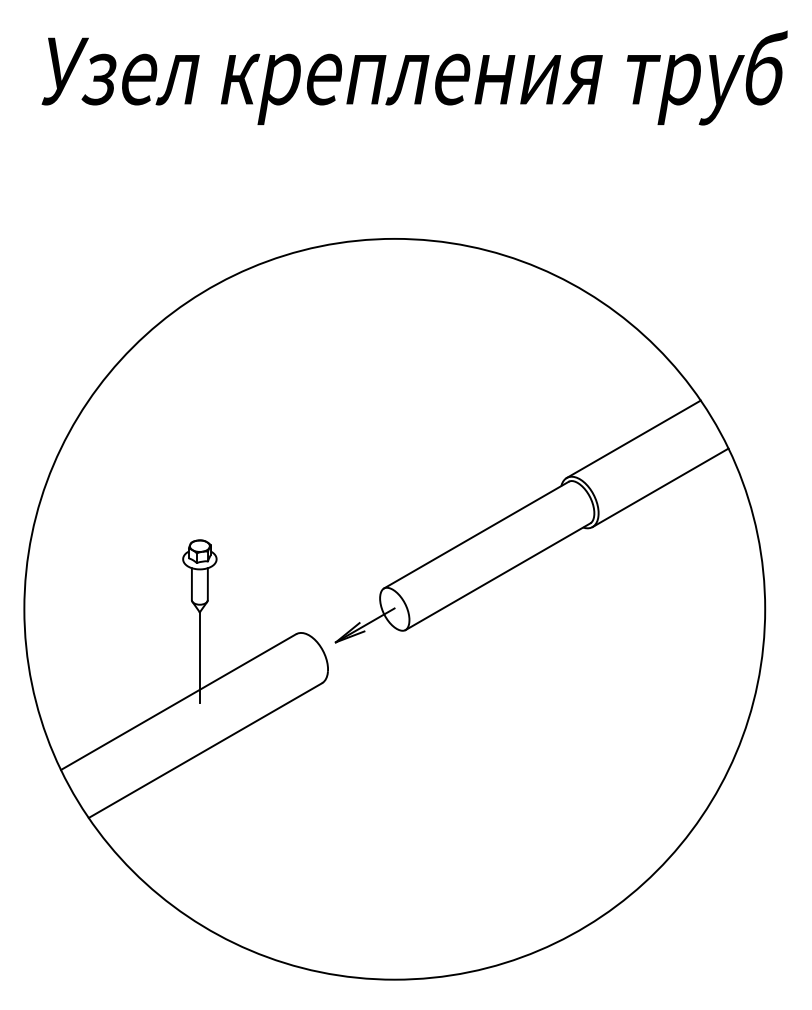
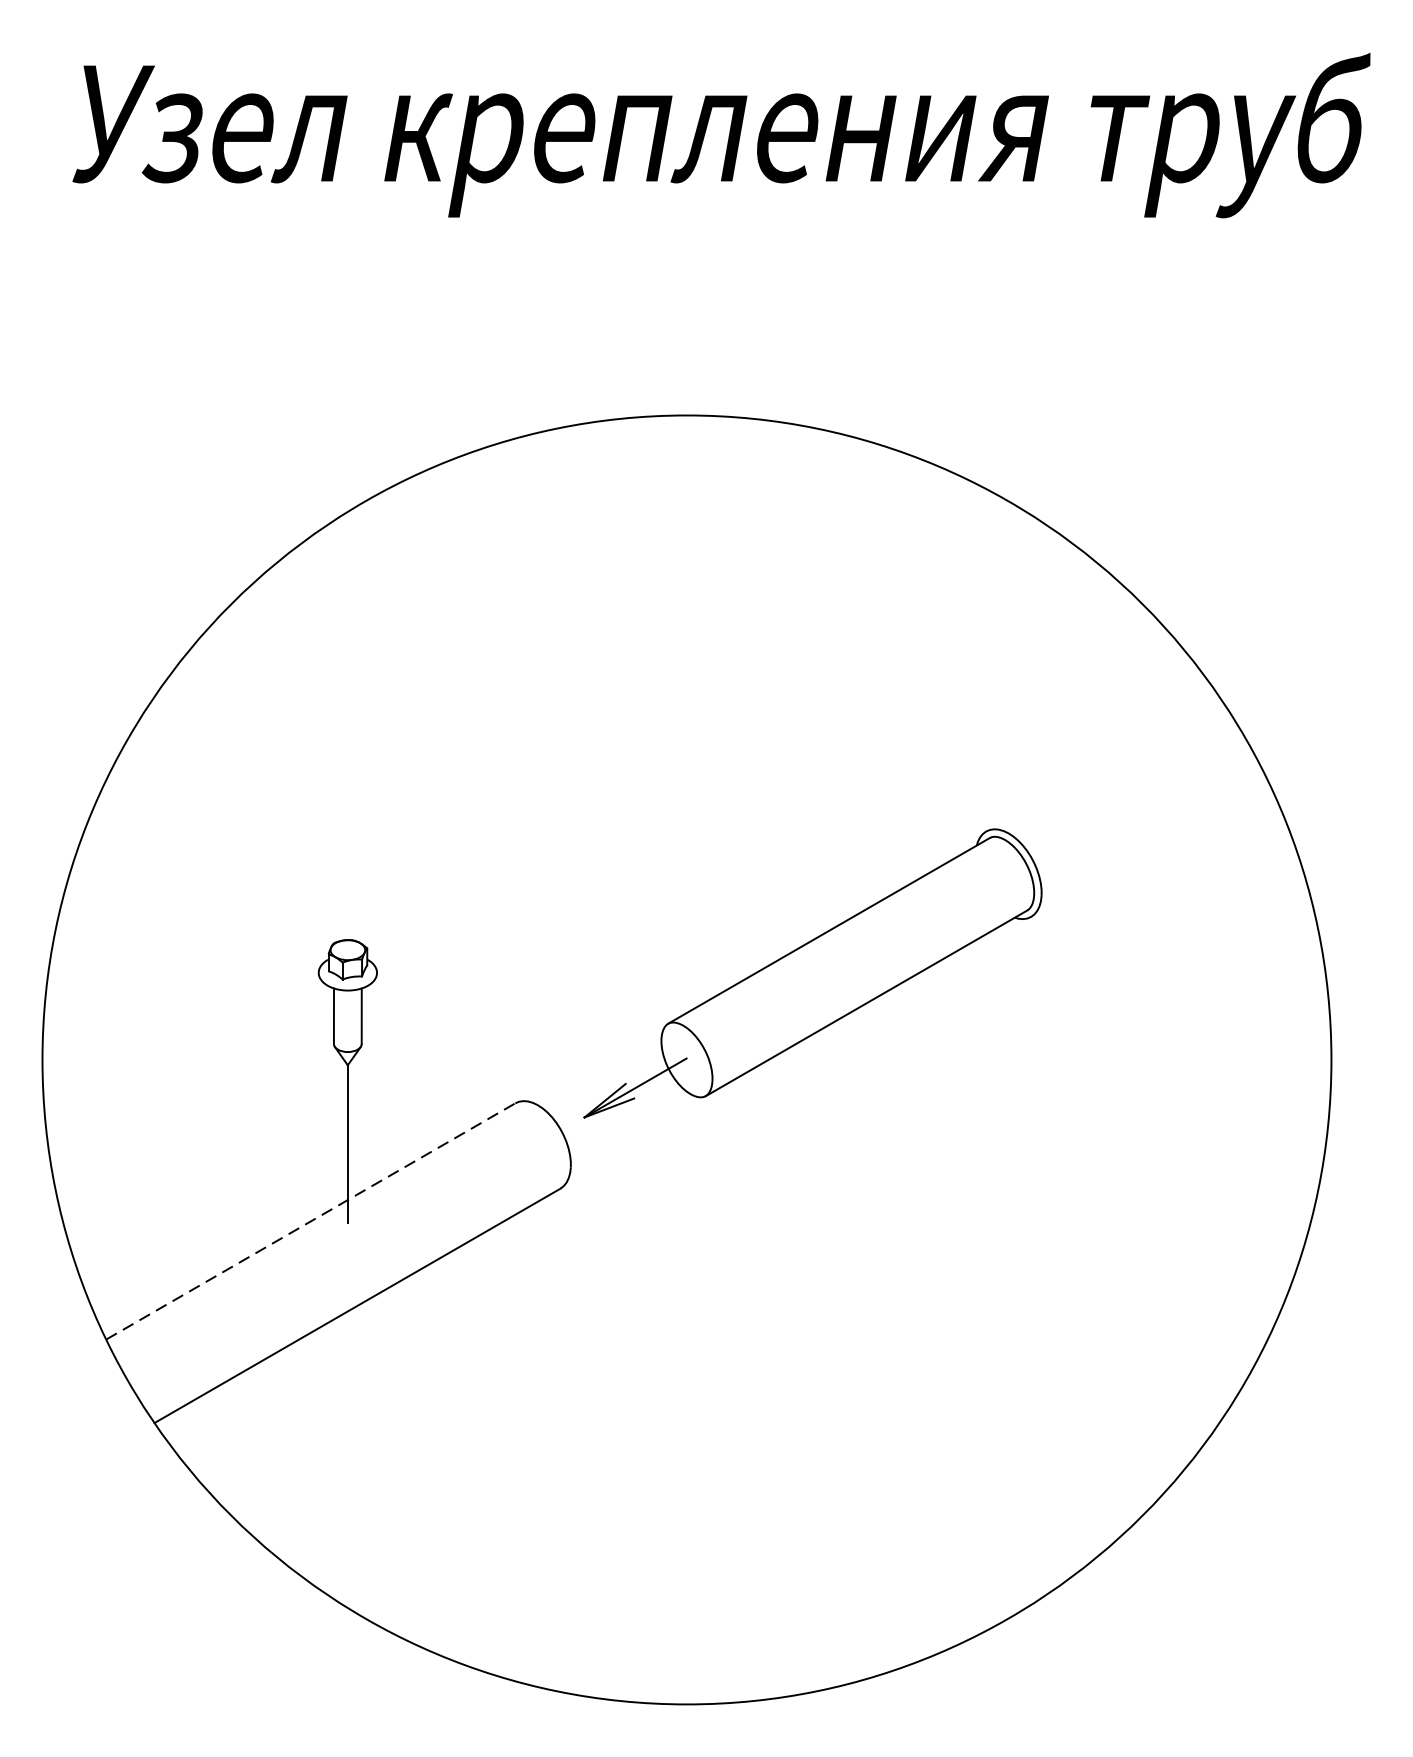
line: (633, 439) -> (1102, 764), removed
line: (660, 487) -> (1149, 848), removed
line: (178, 702) -> (310, 1222), solid -> dashed

